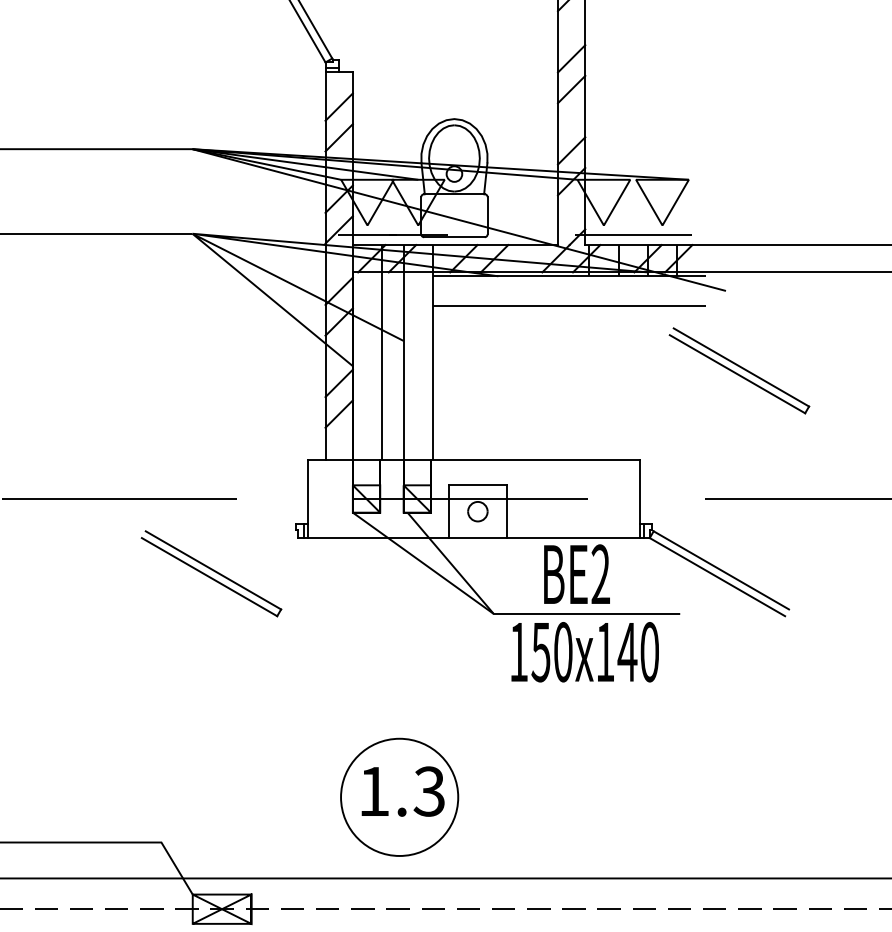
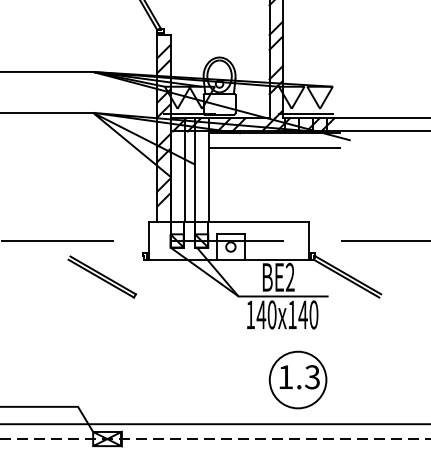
part: (737, 369) -> (356, 178), removed
text: (541, 651) -> (261, 314), 150 -> 140
part: (398, 796) -> (297, 379), moved

